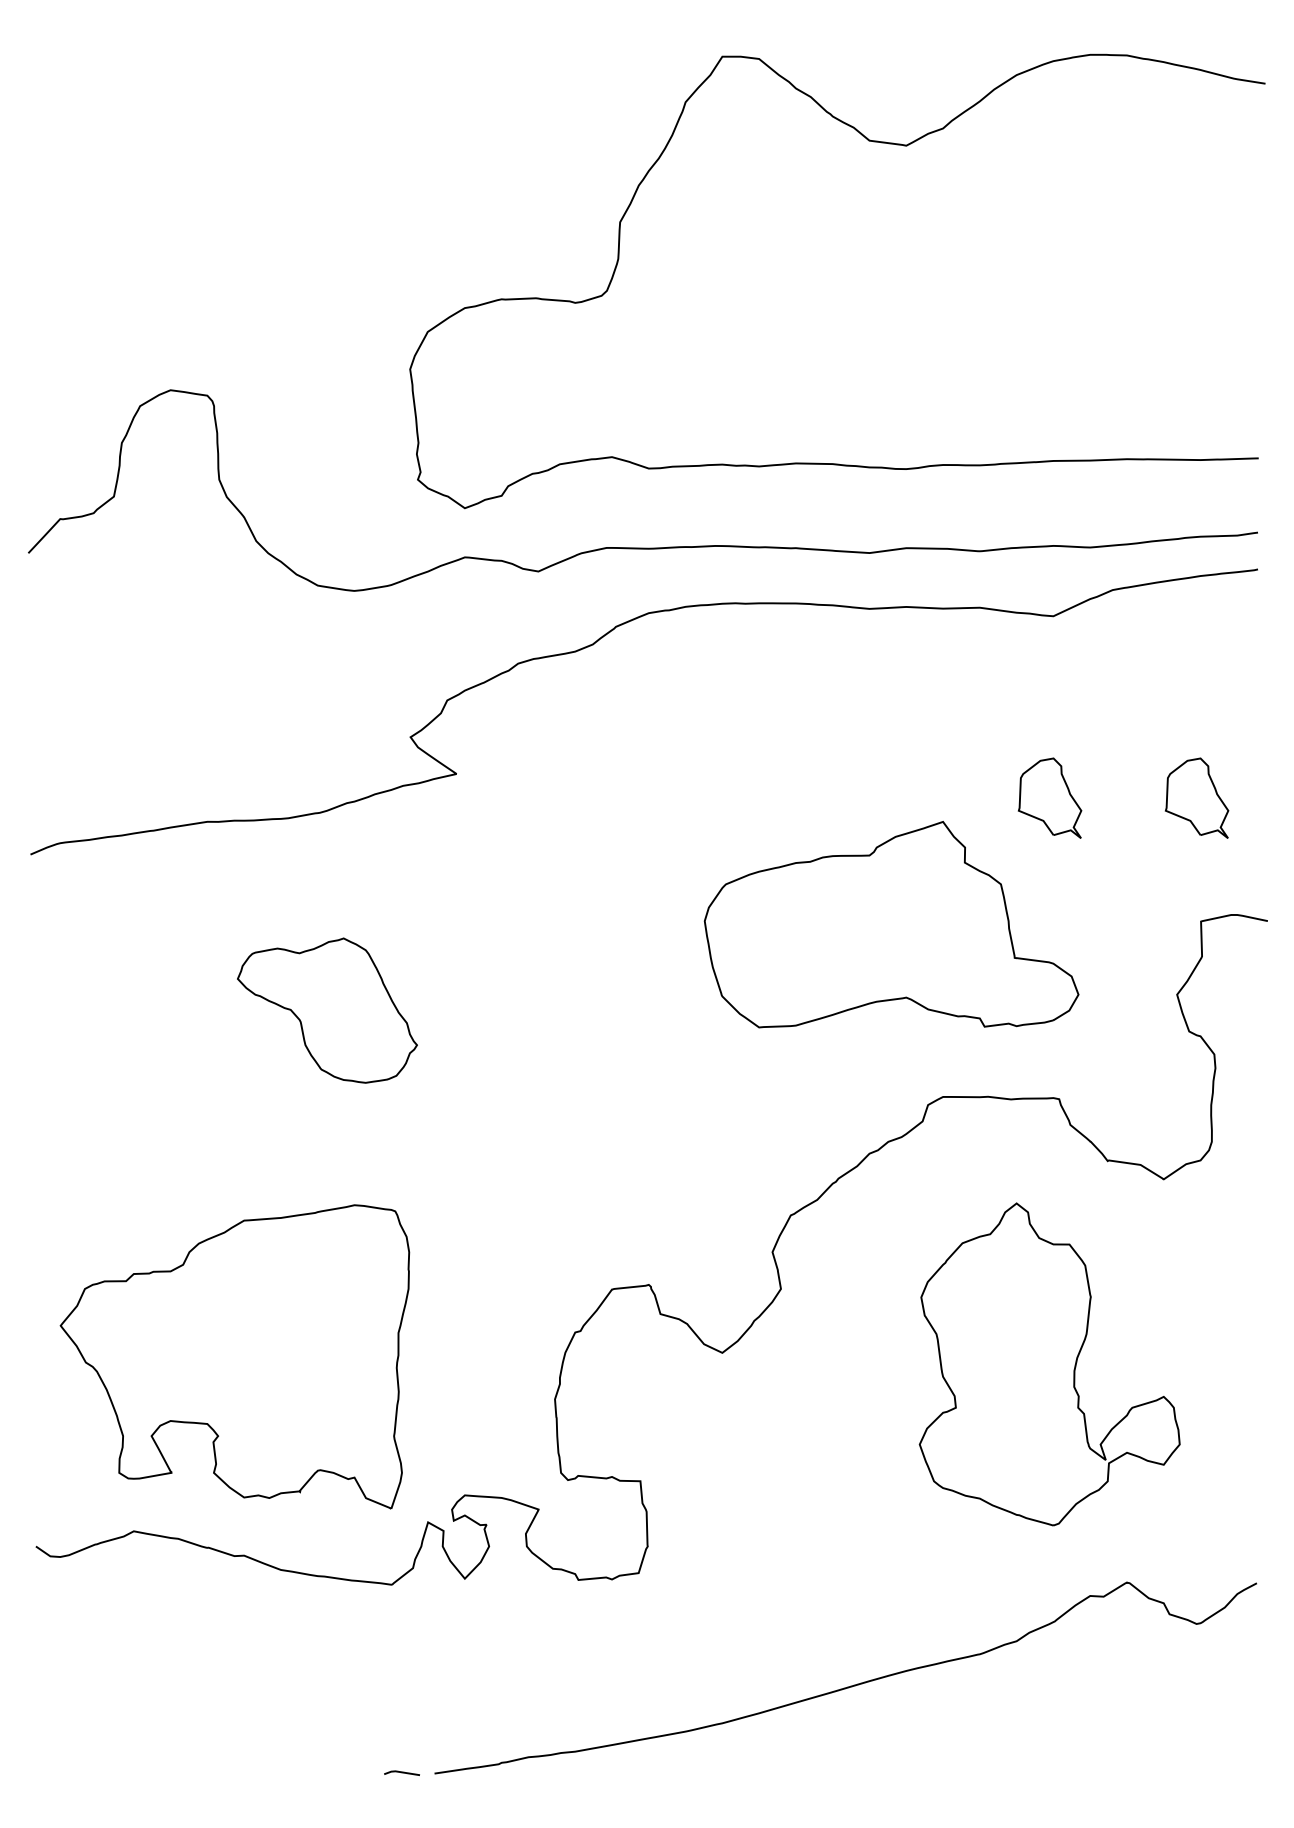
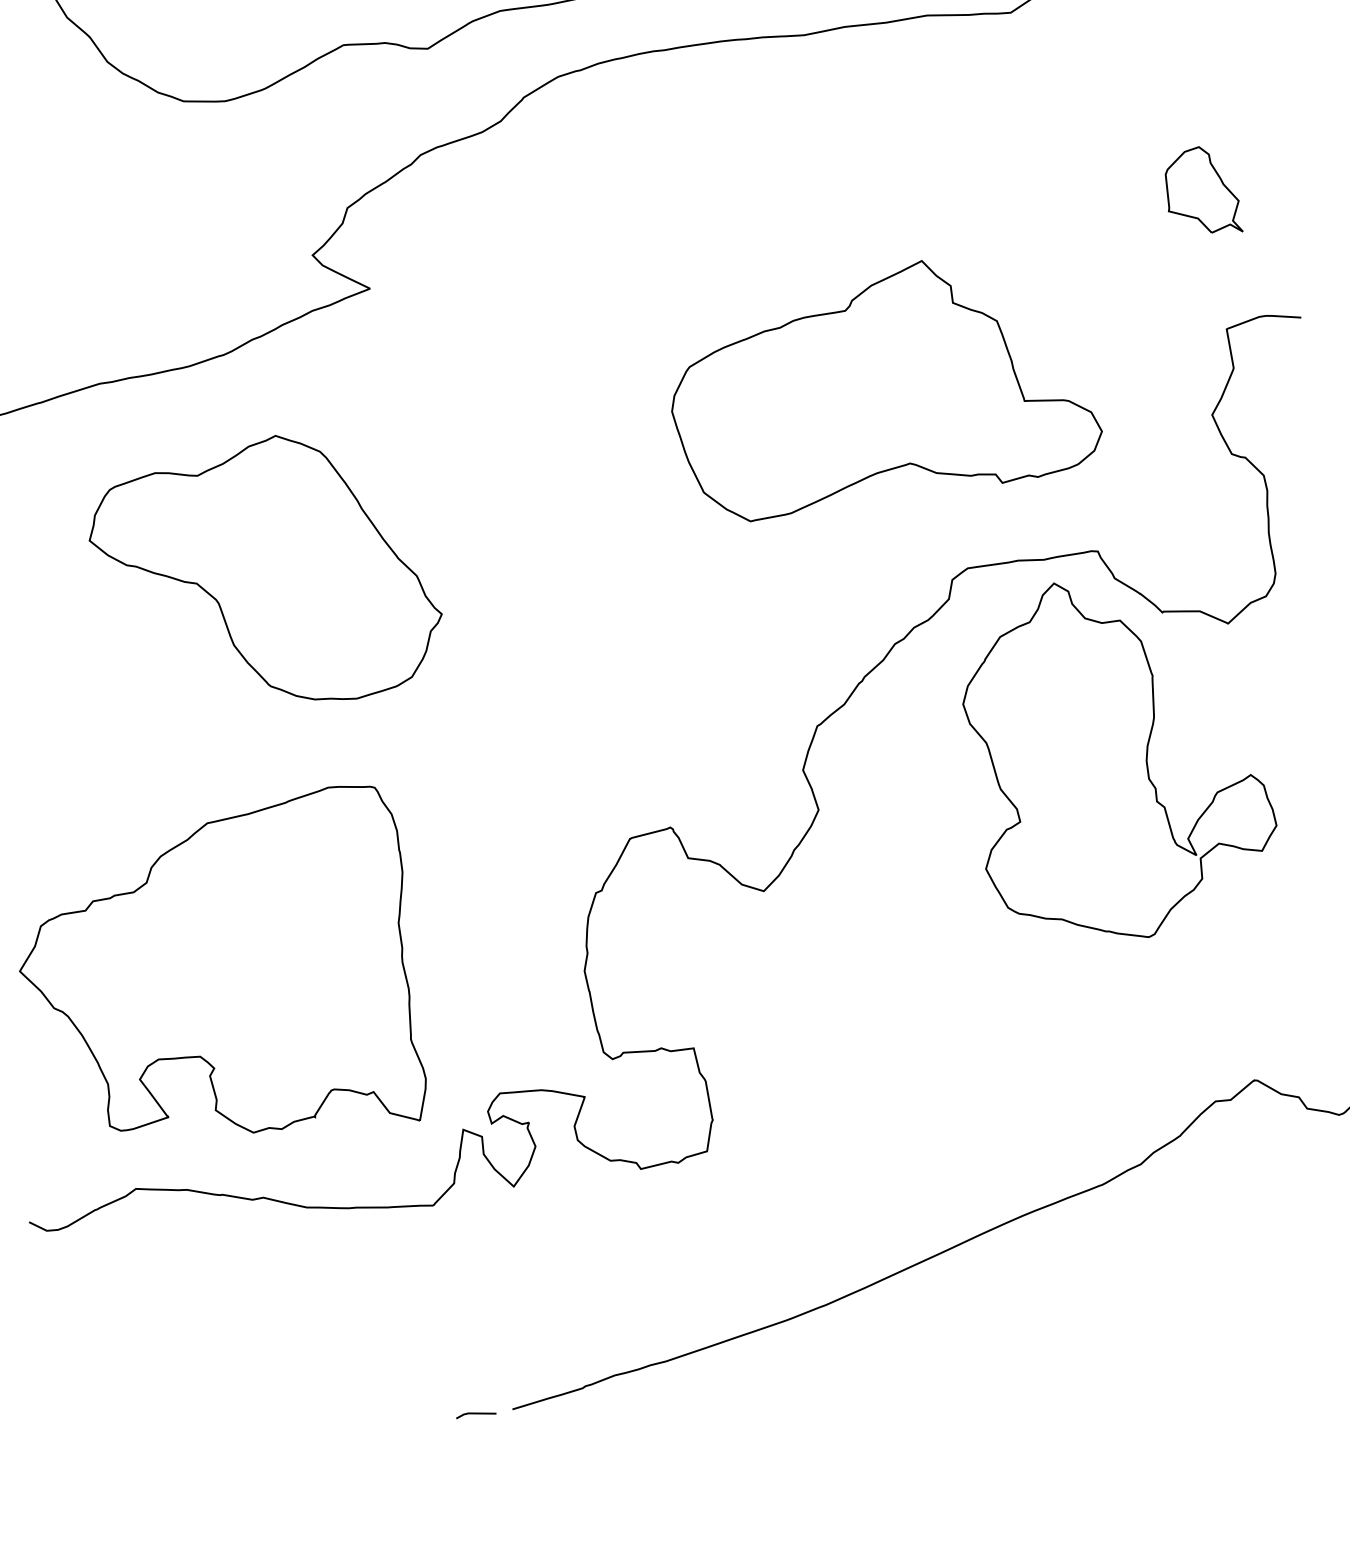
part: (1049, 797) -> (1036, 215), removed
part: (327, 1010) -> (265, 574), size x1.67
part: (1049, 1364) -> (1117, 757), moved

